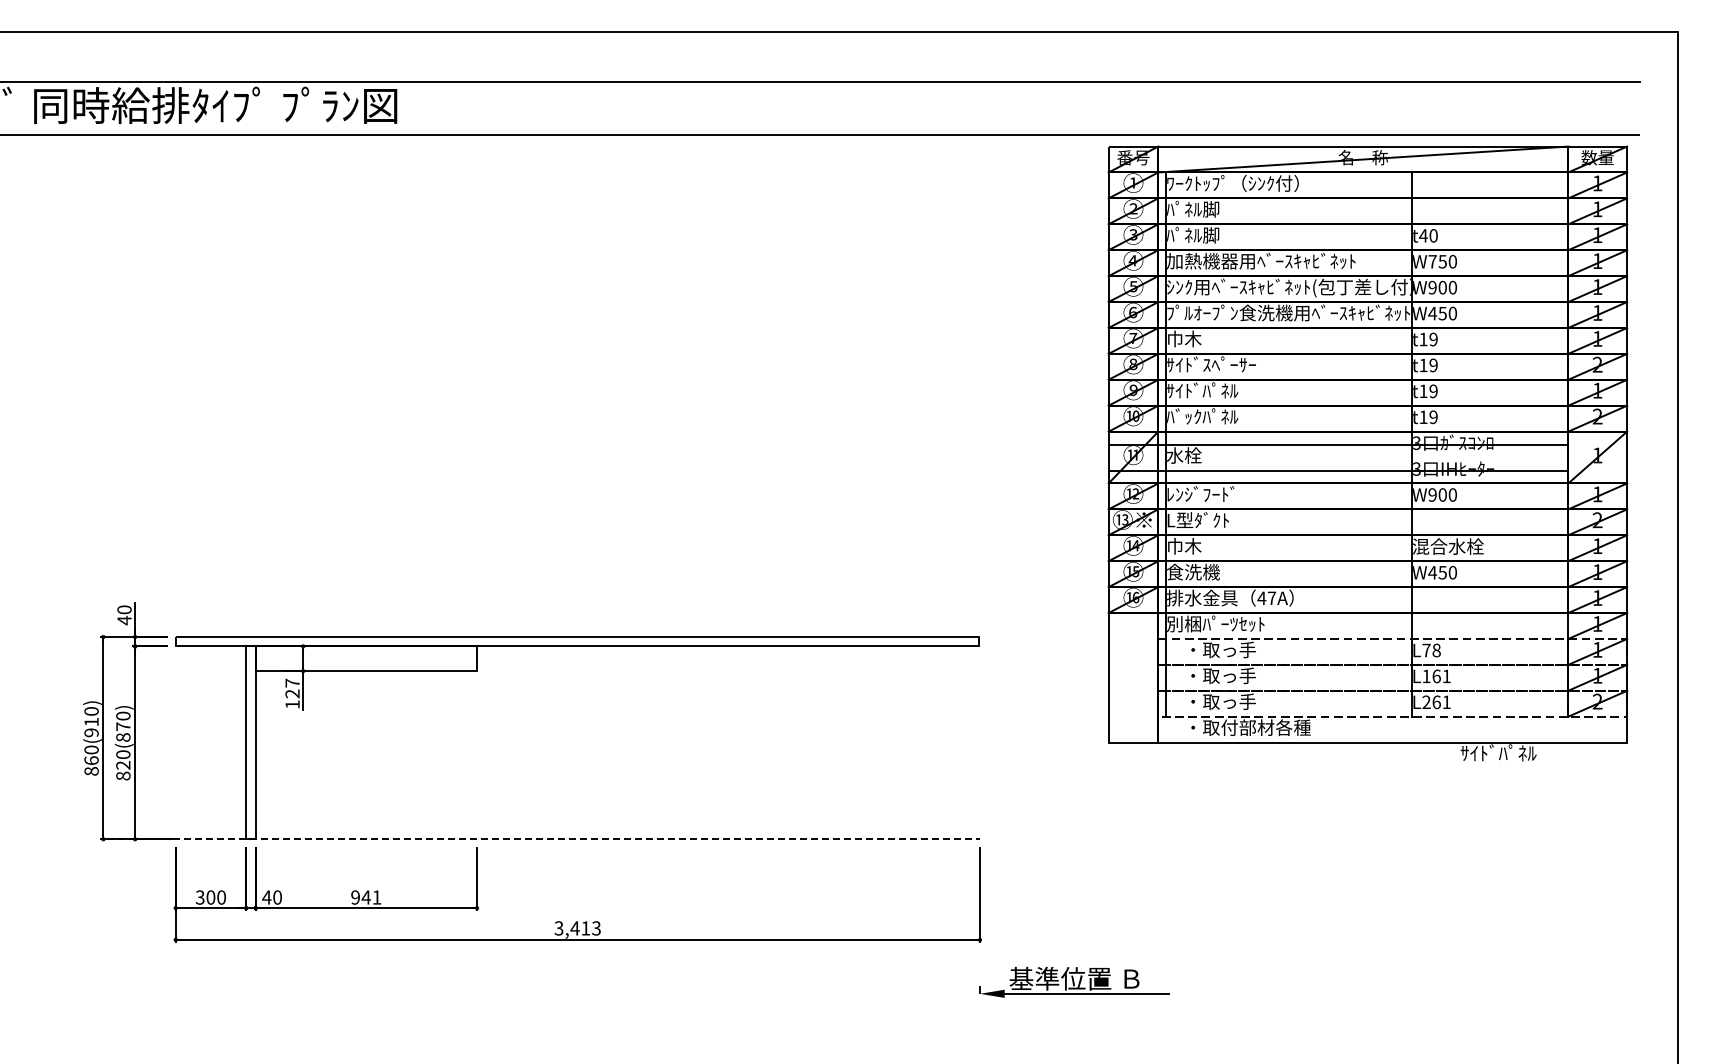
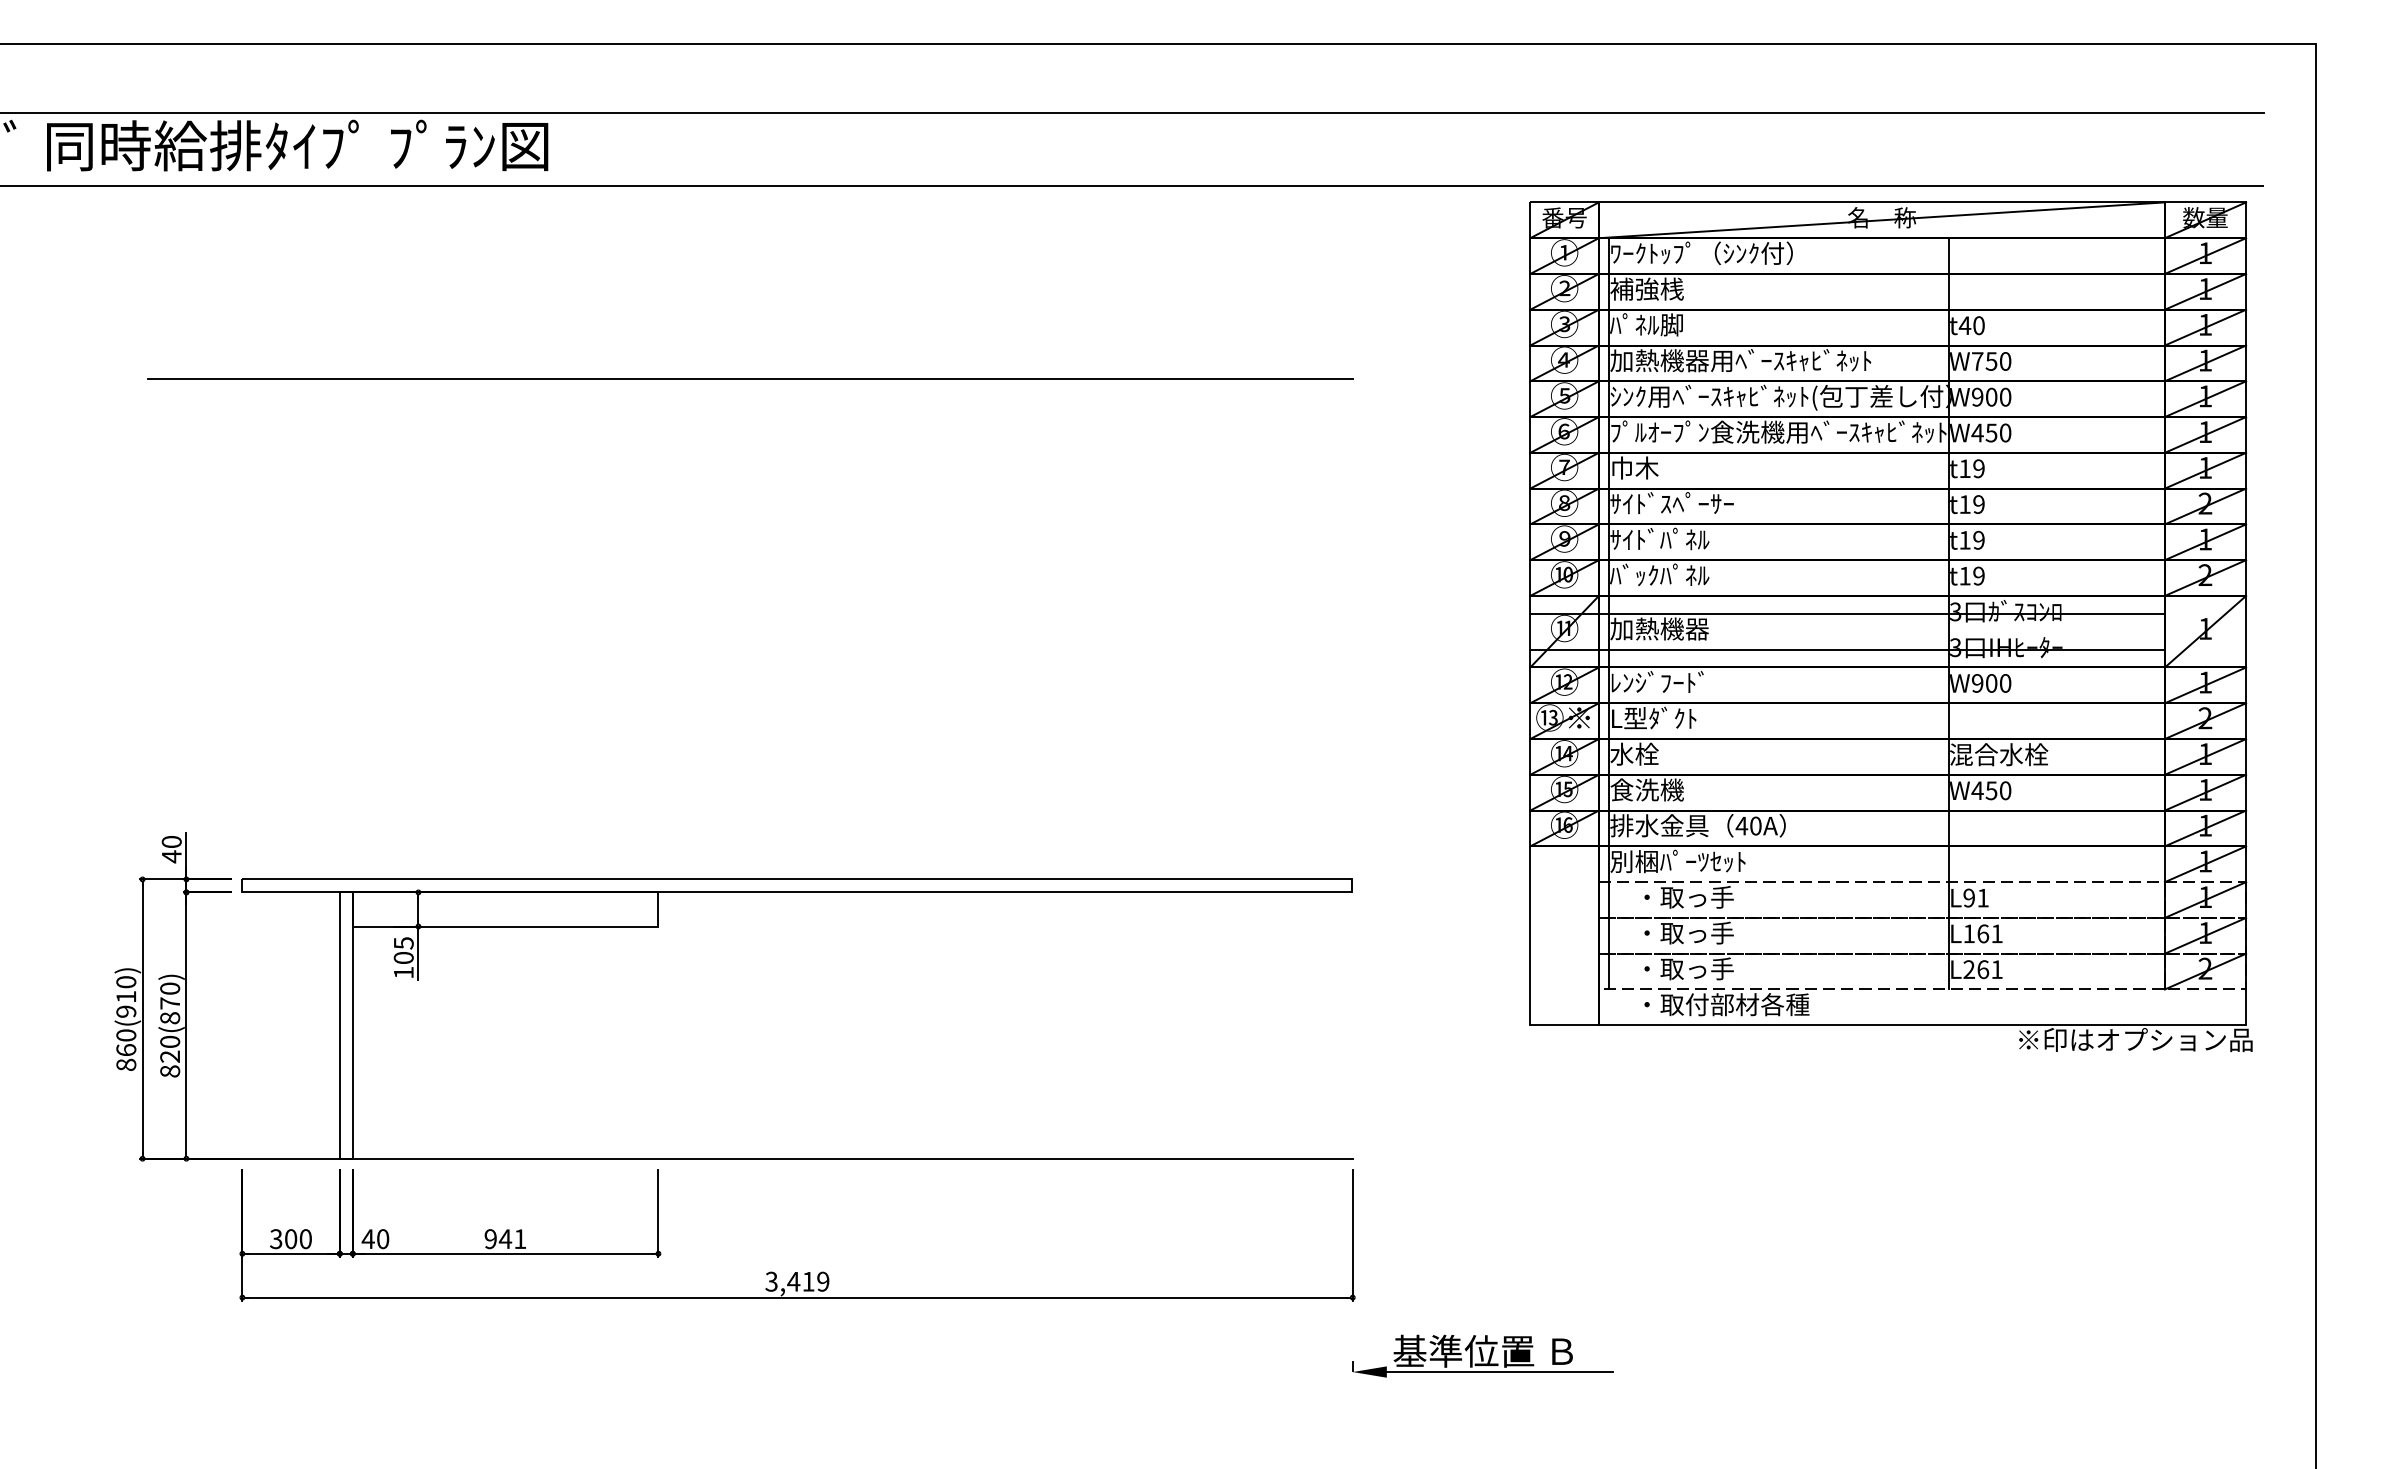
text: (1193, 208) -> (1647, 287), ﾊﾟﾈﾙ脚 -> 補強桟
line: (543, 274) -> (750, 379), added
text: (1202, 455) -> (1659, 628), 水栓 -> 加熱機器
text: (1184, 546) -> (1635, 754), 巾木 -> 水栓
text: (1272, 598) -> (1756, 826), 47A -> 40A
text: (1431, 650) -> (1976, 898), L78 -> L91
text: (292, 688) -> (403, 950), 127 -> 105
text: (1545, 752) -> (2133, 1038), ｻｲﾄﾞﾊﾟﾈﾙ -> ※印はオプション品
line: (544, 839) -> (751, 1159), dashed -> solid
text: (596, 928) -> (823, 1281), 3,413 -> 3,419

